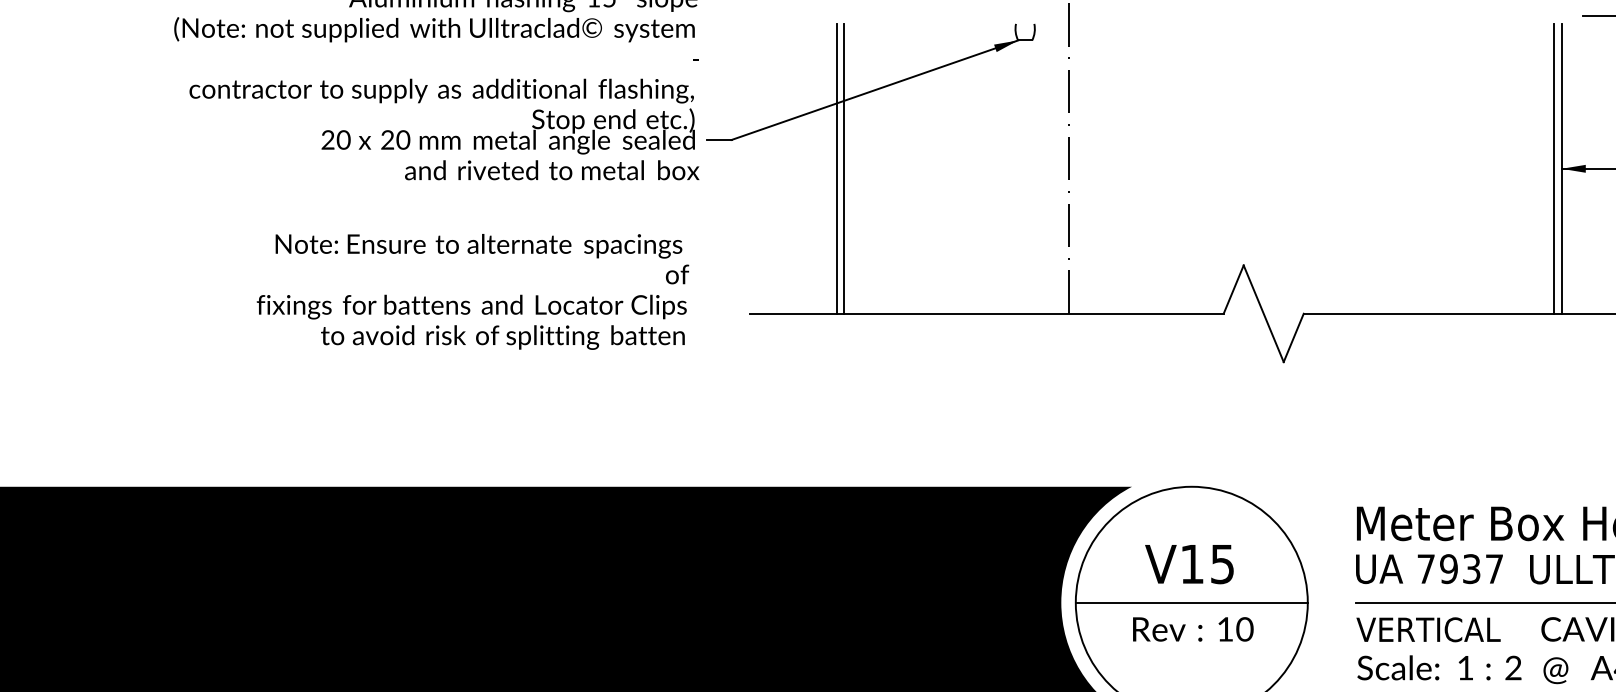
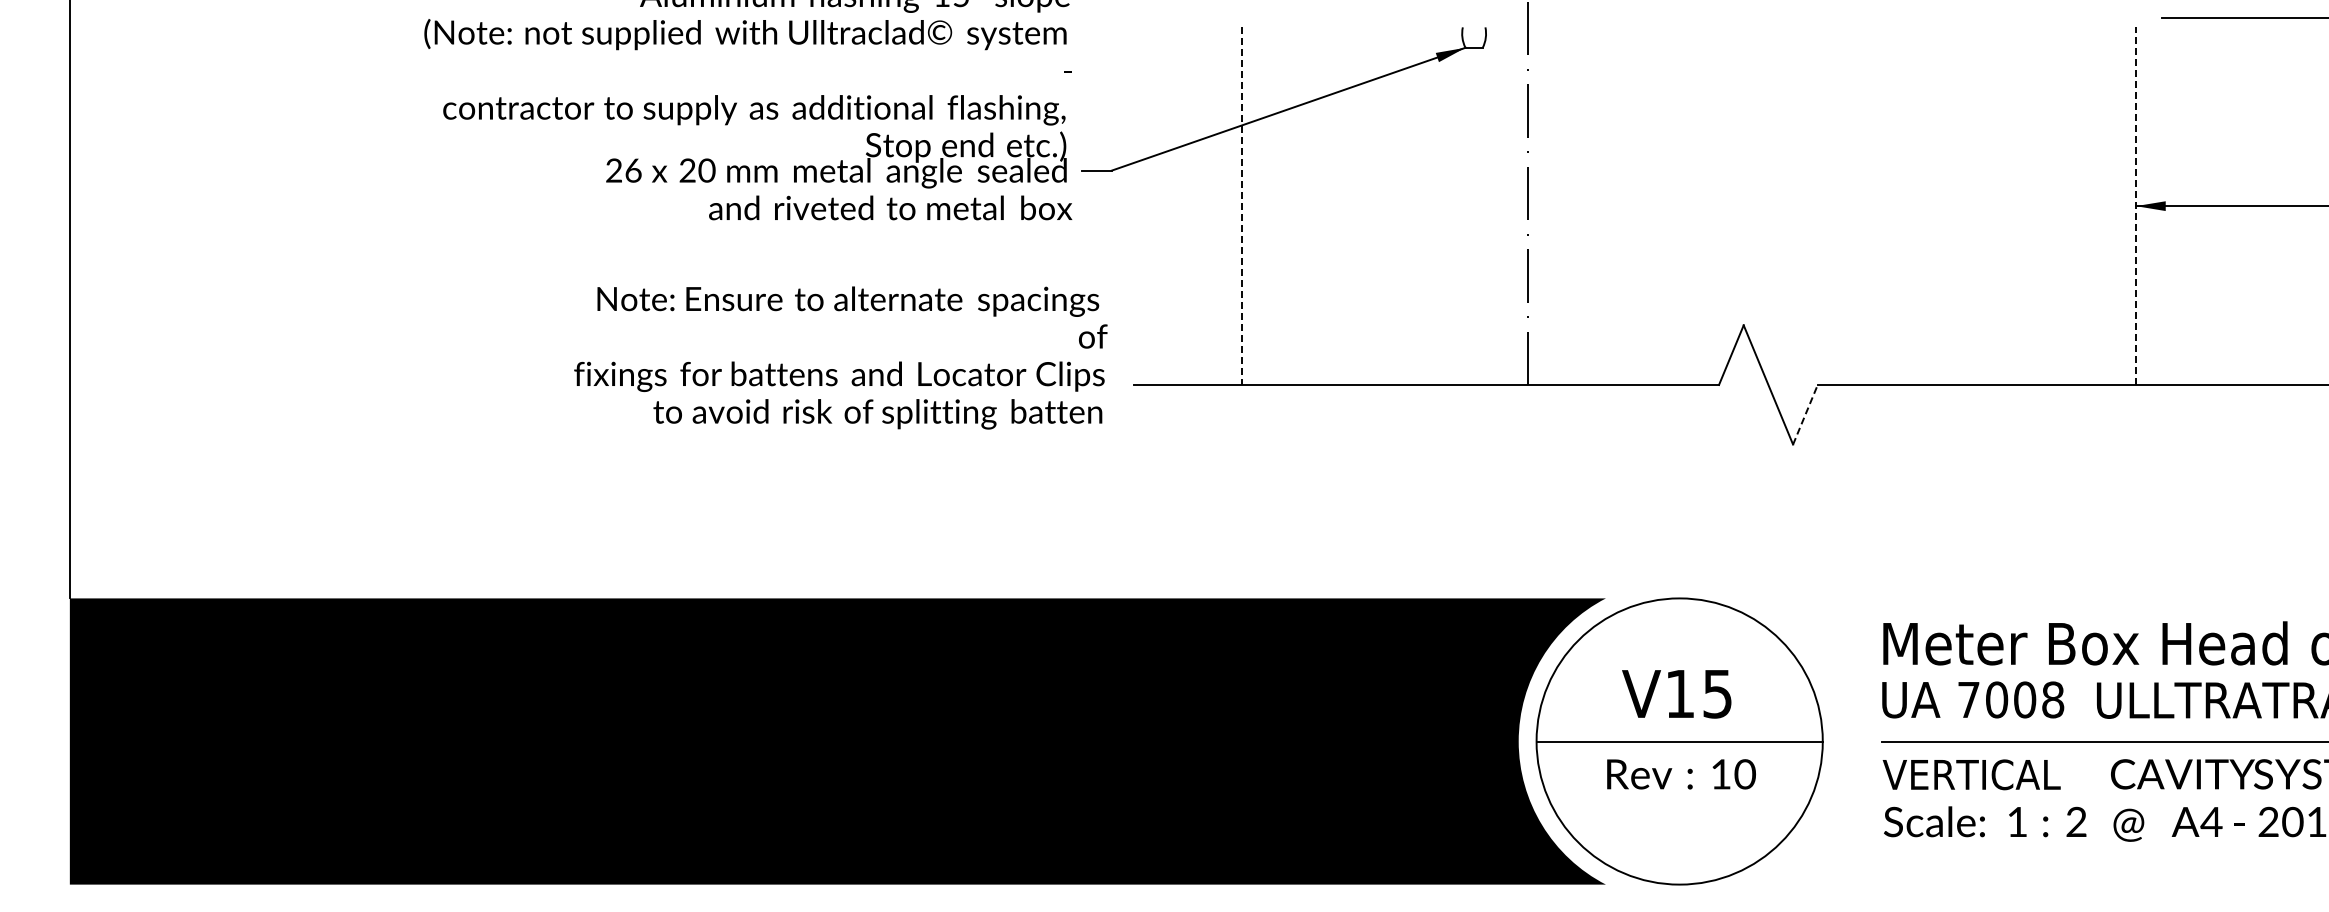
text: (343, 139) -> (633, 170), 20 -> 26
line: (844, 168) -> (1251, 205), removed
line: (1553, 168) -> (2126, 205), removed
line: (836, 169) -> (1241, 206), solid -> dashed
line: (1561, 169) -> (2135, 206), solid -> dashed
text: (472, 291) -> (840, 357), moved
line: (1293, 337) -> (1805, 414), solid -> dashed
text: (1471, 568) -> (2024, 699), 7937 -> 7008

